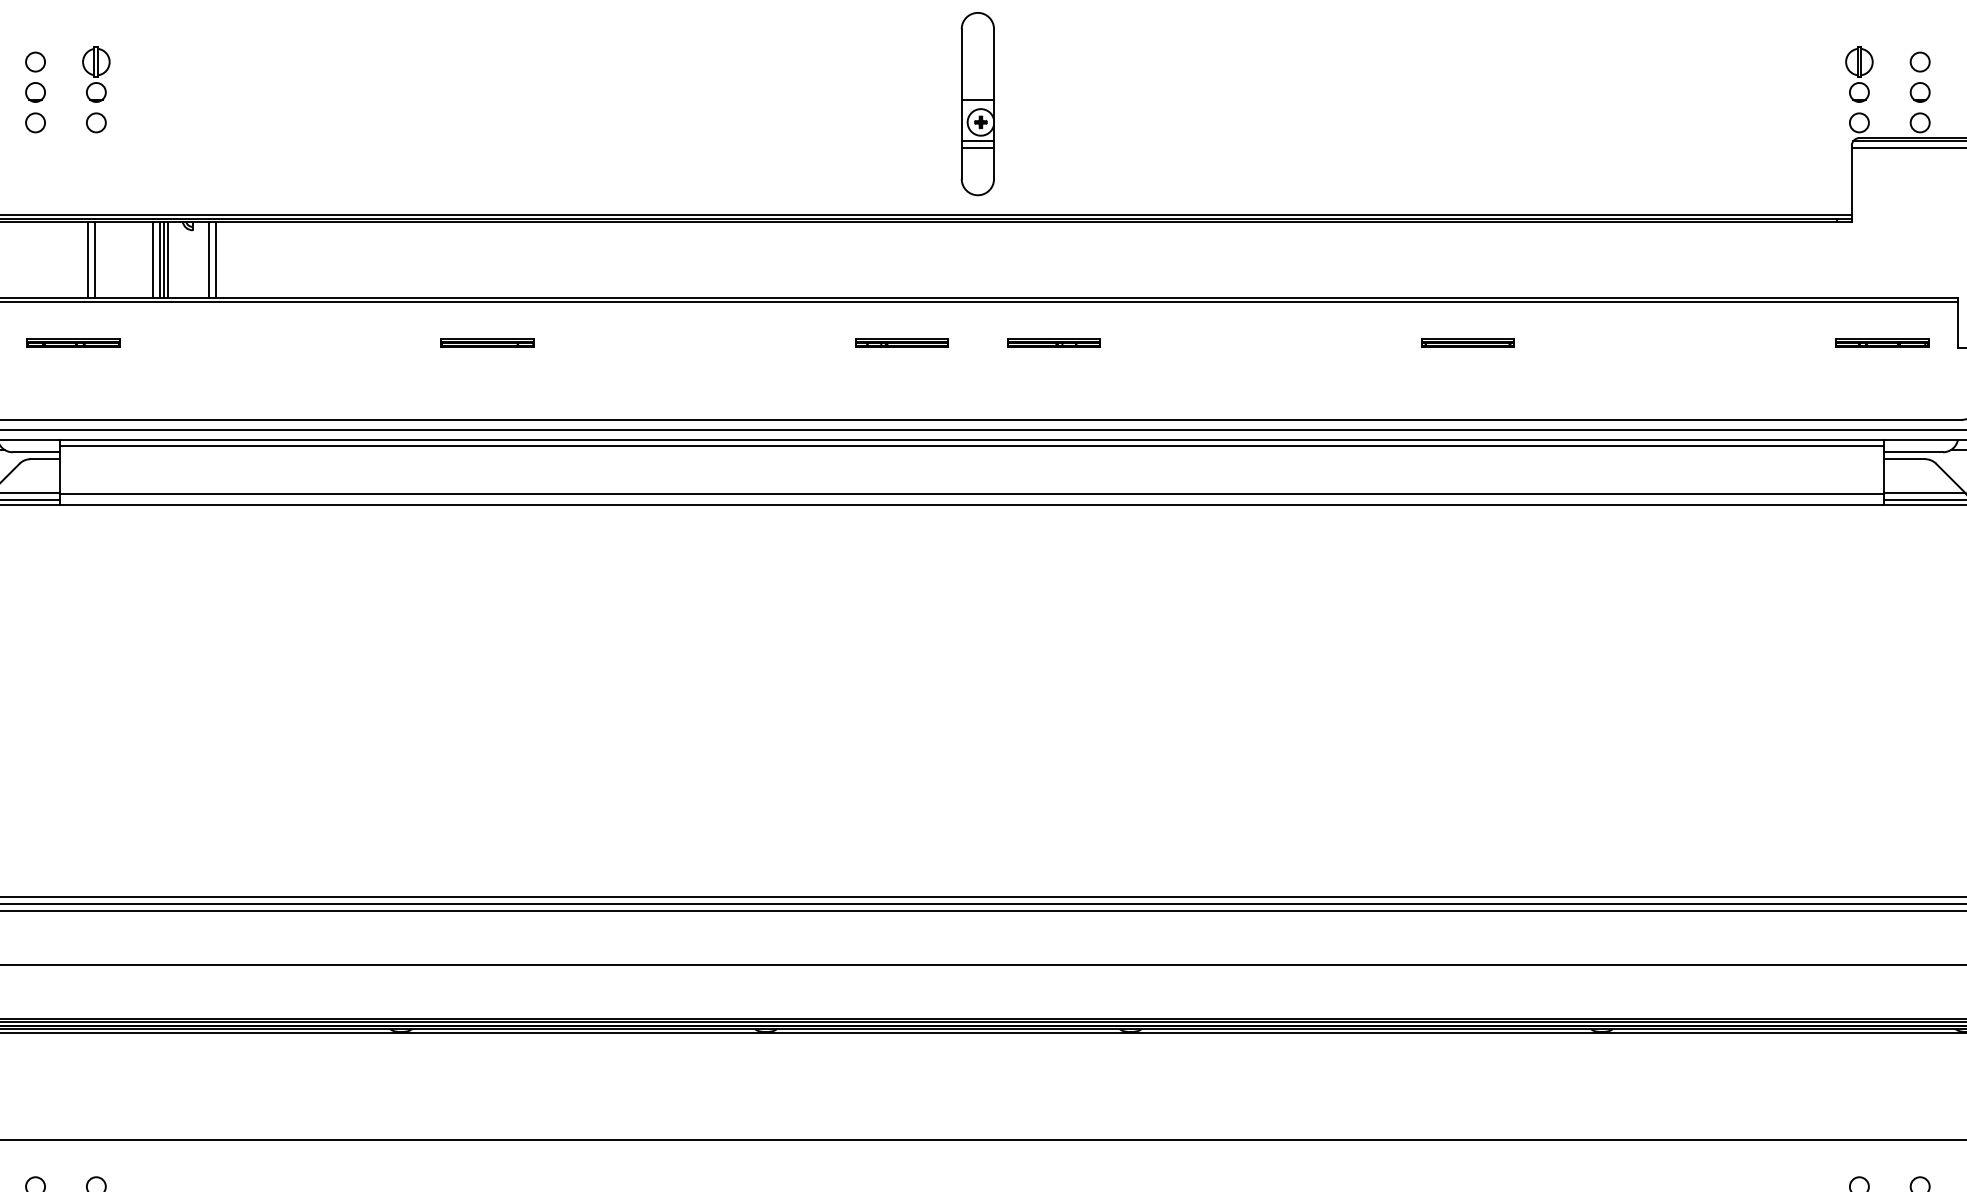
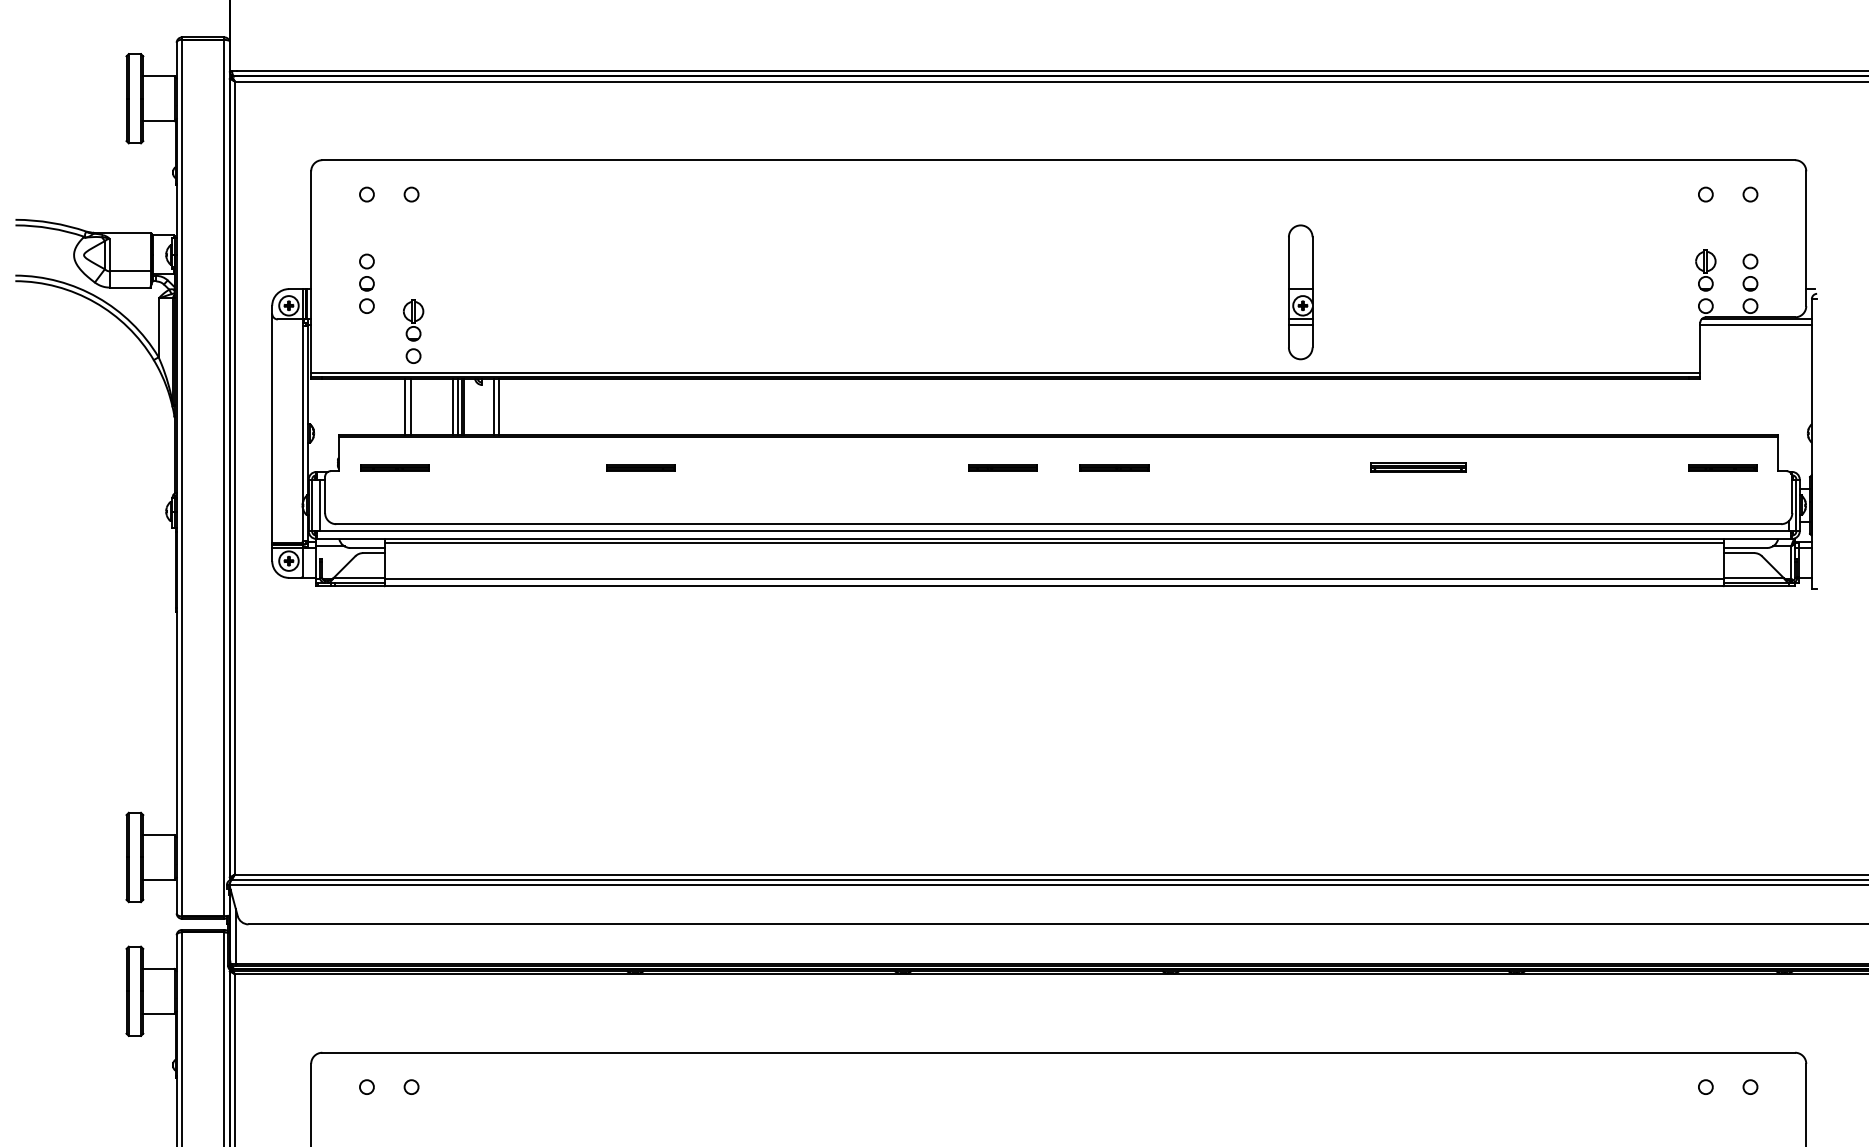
part: (96, 89) -> (413, 331), moved
part: (977, 104) -> (1300, 292), moved
part: (487, 342) -> (640, 467), moved
part: (1467, 342) -> (1418, 467), size x1.4

